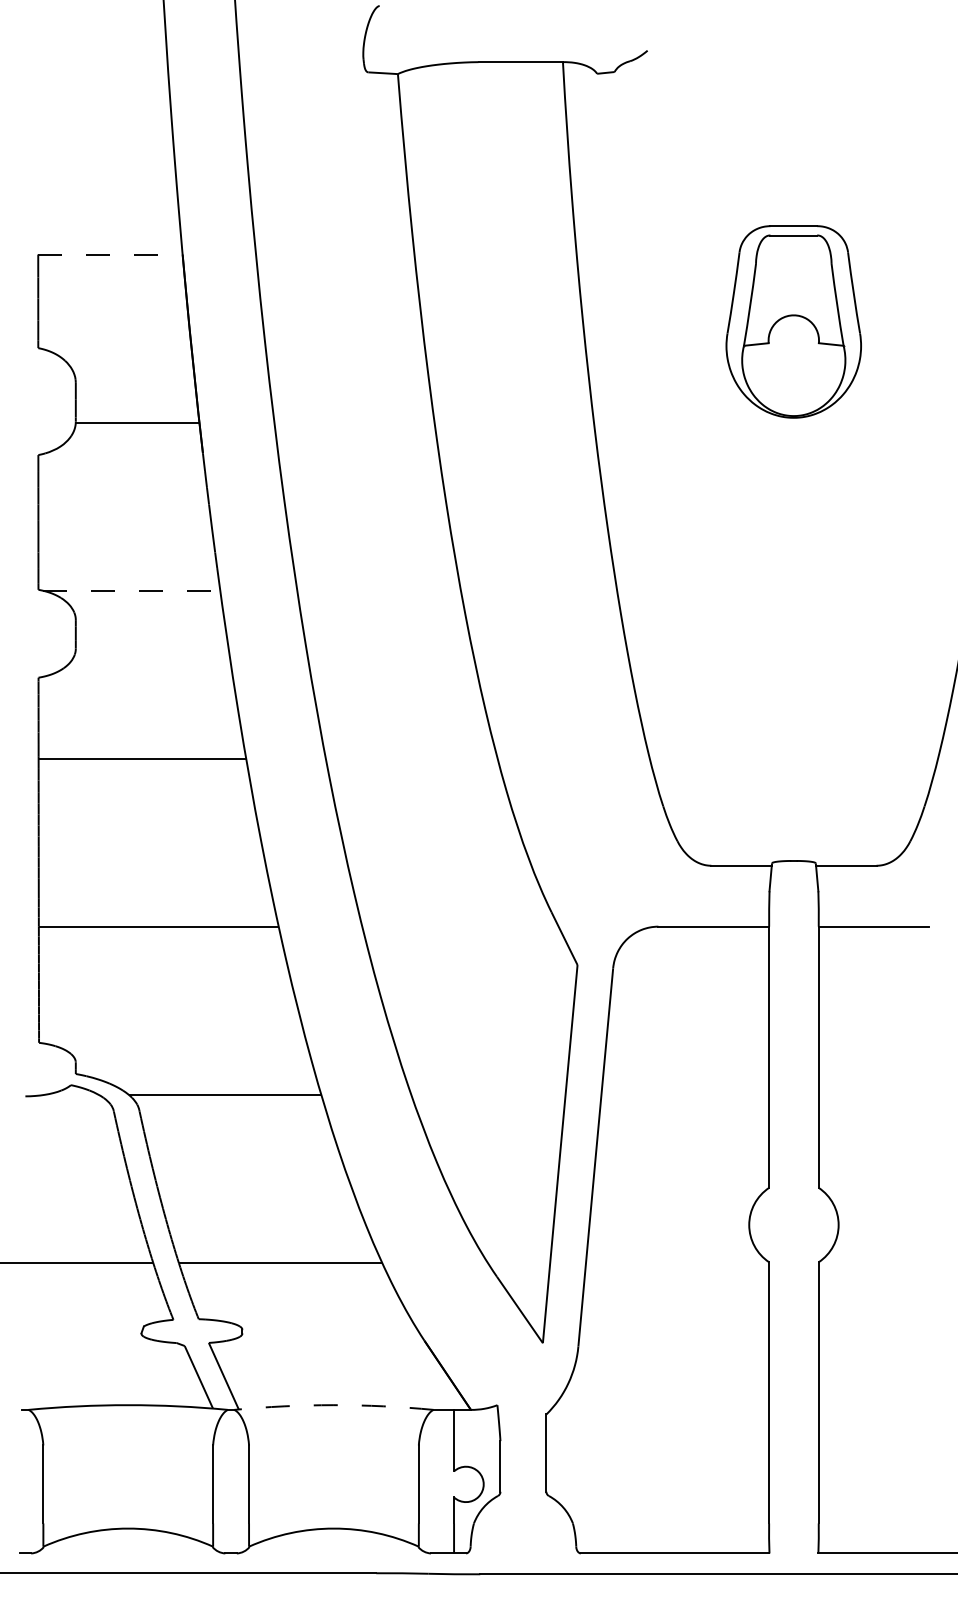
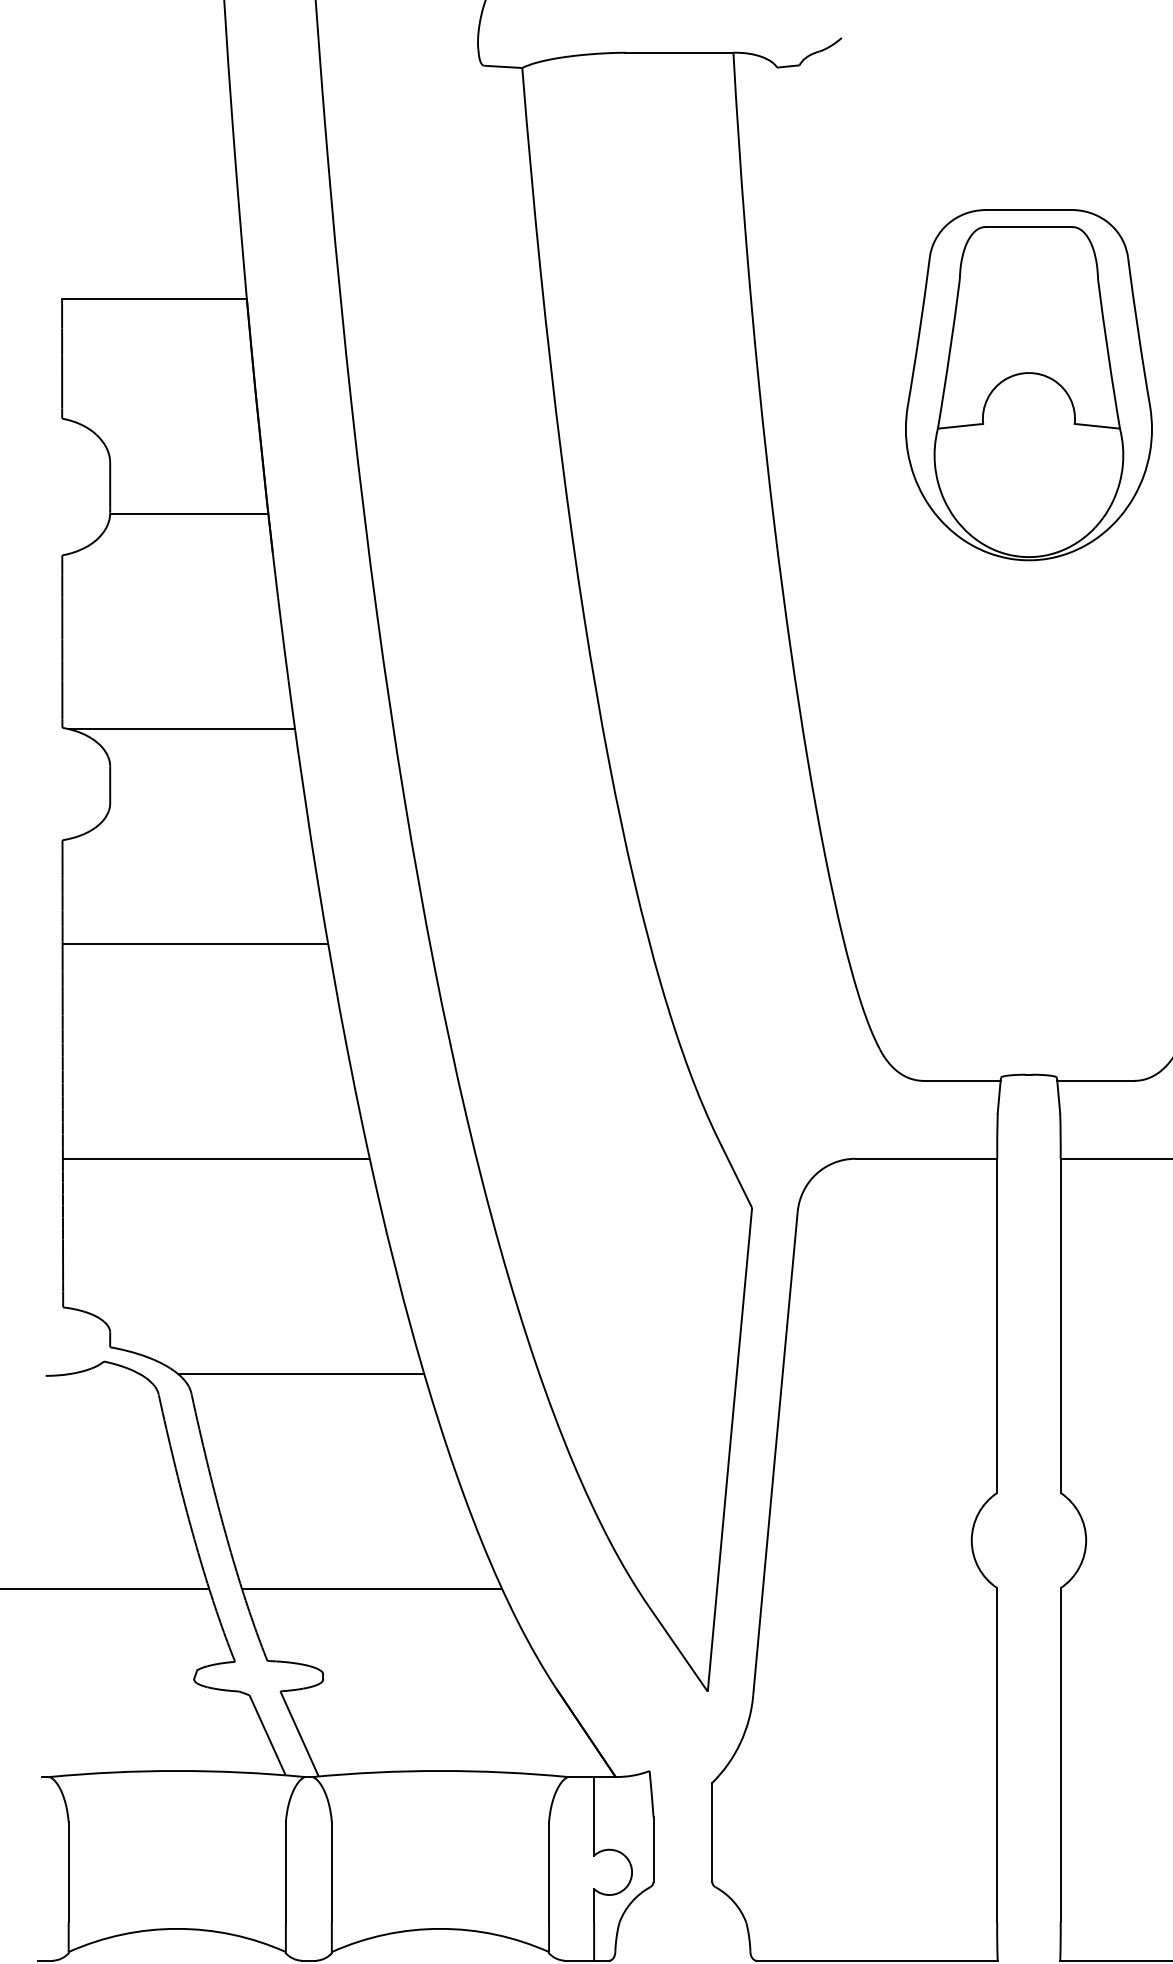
line: (110, 254) -> (154, 298), dashed -> solid
part: (793, 321) -> (1028, 384), size x1.43
line: (131, 590) -> (181, 728), dashed -> solid
arc: (333, 1405) -> (439, 1771), dashed -> solid

